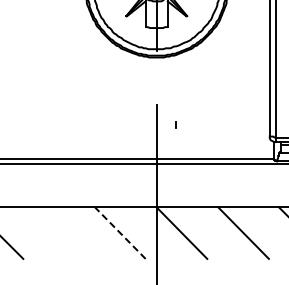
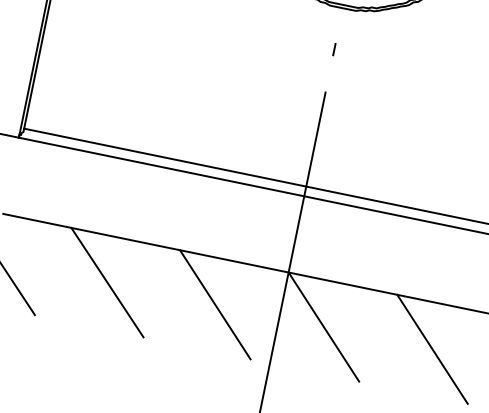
line: (175, 124) -> (334, 48), moved
line: (58, 232) -> (106, 281), added
line: (120, 232) -> (215, 303), dashed -> solid

